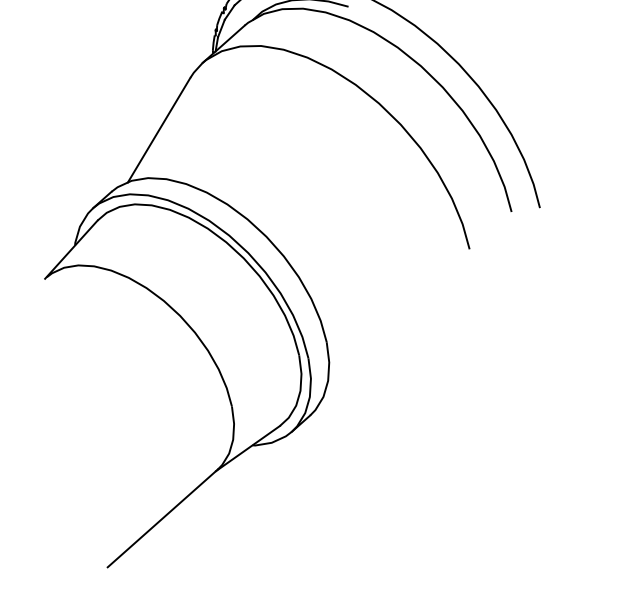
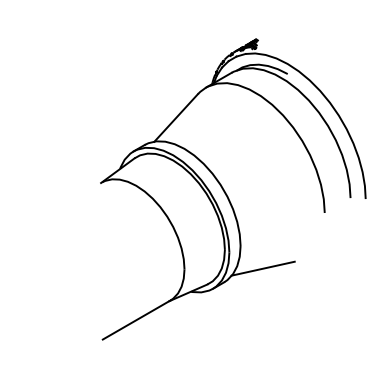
line: (375, 375) -> (262, 268), added

